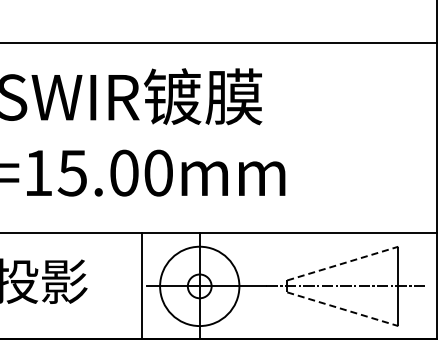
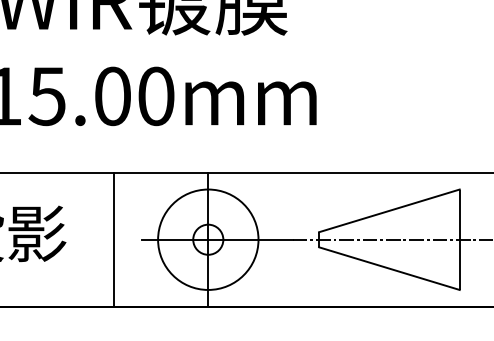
line: (343, 263) -> (390, 210), dashed -> solid
line: (142, 286) -> (114, 239), moved
line: (343, 309) -> (390, 268), dashed -> solid

